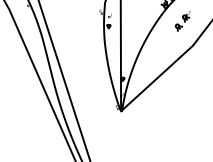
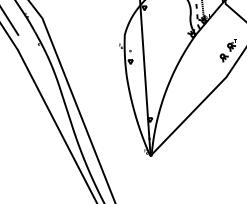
part: (182, 21) -> (227, 50), moved

